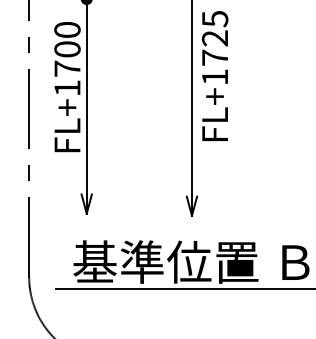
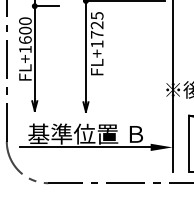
text: (67, 67) -> (25, 39), FL+1700 -> FL+1600

